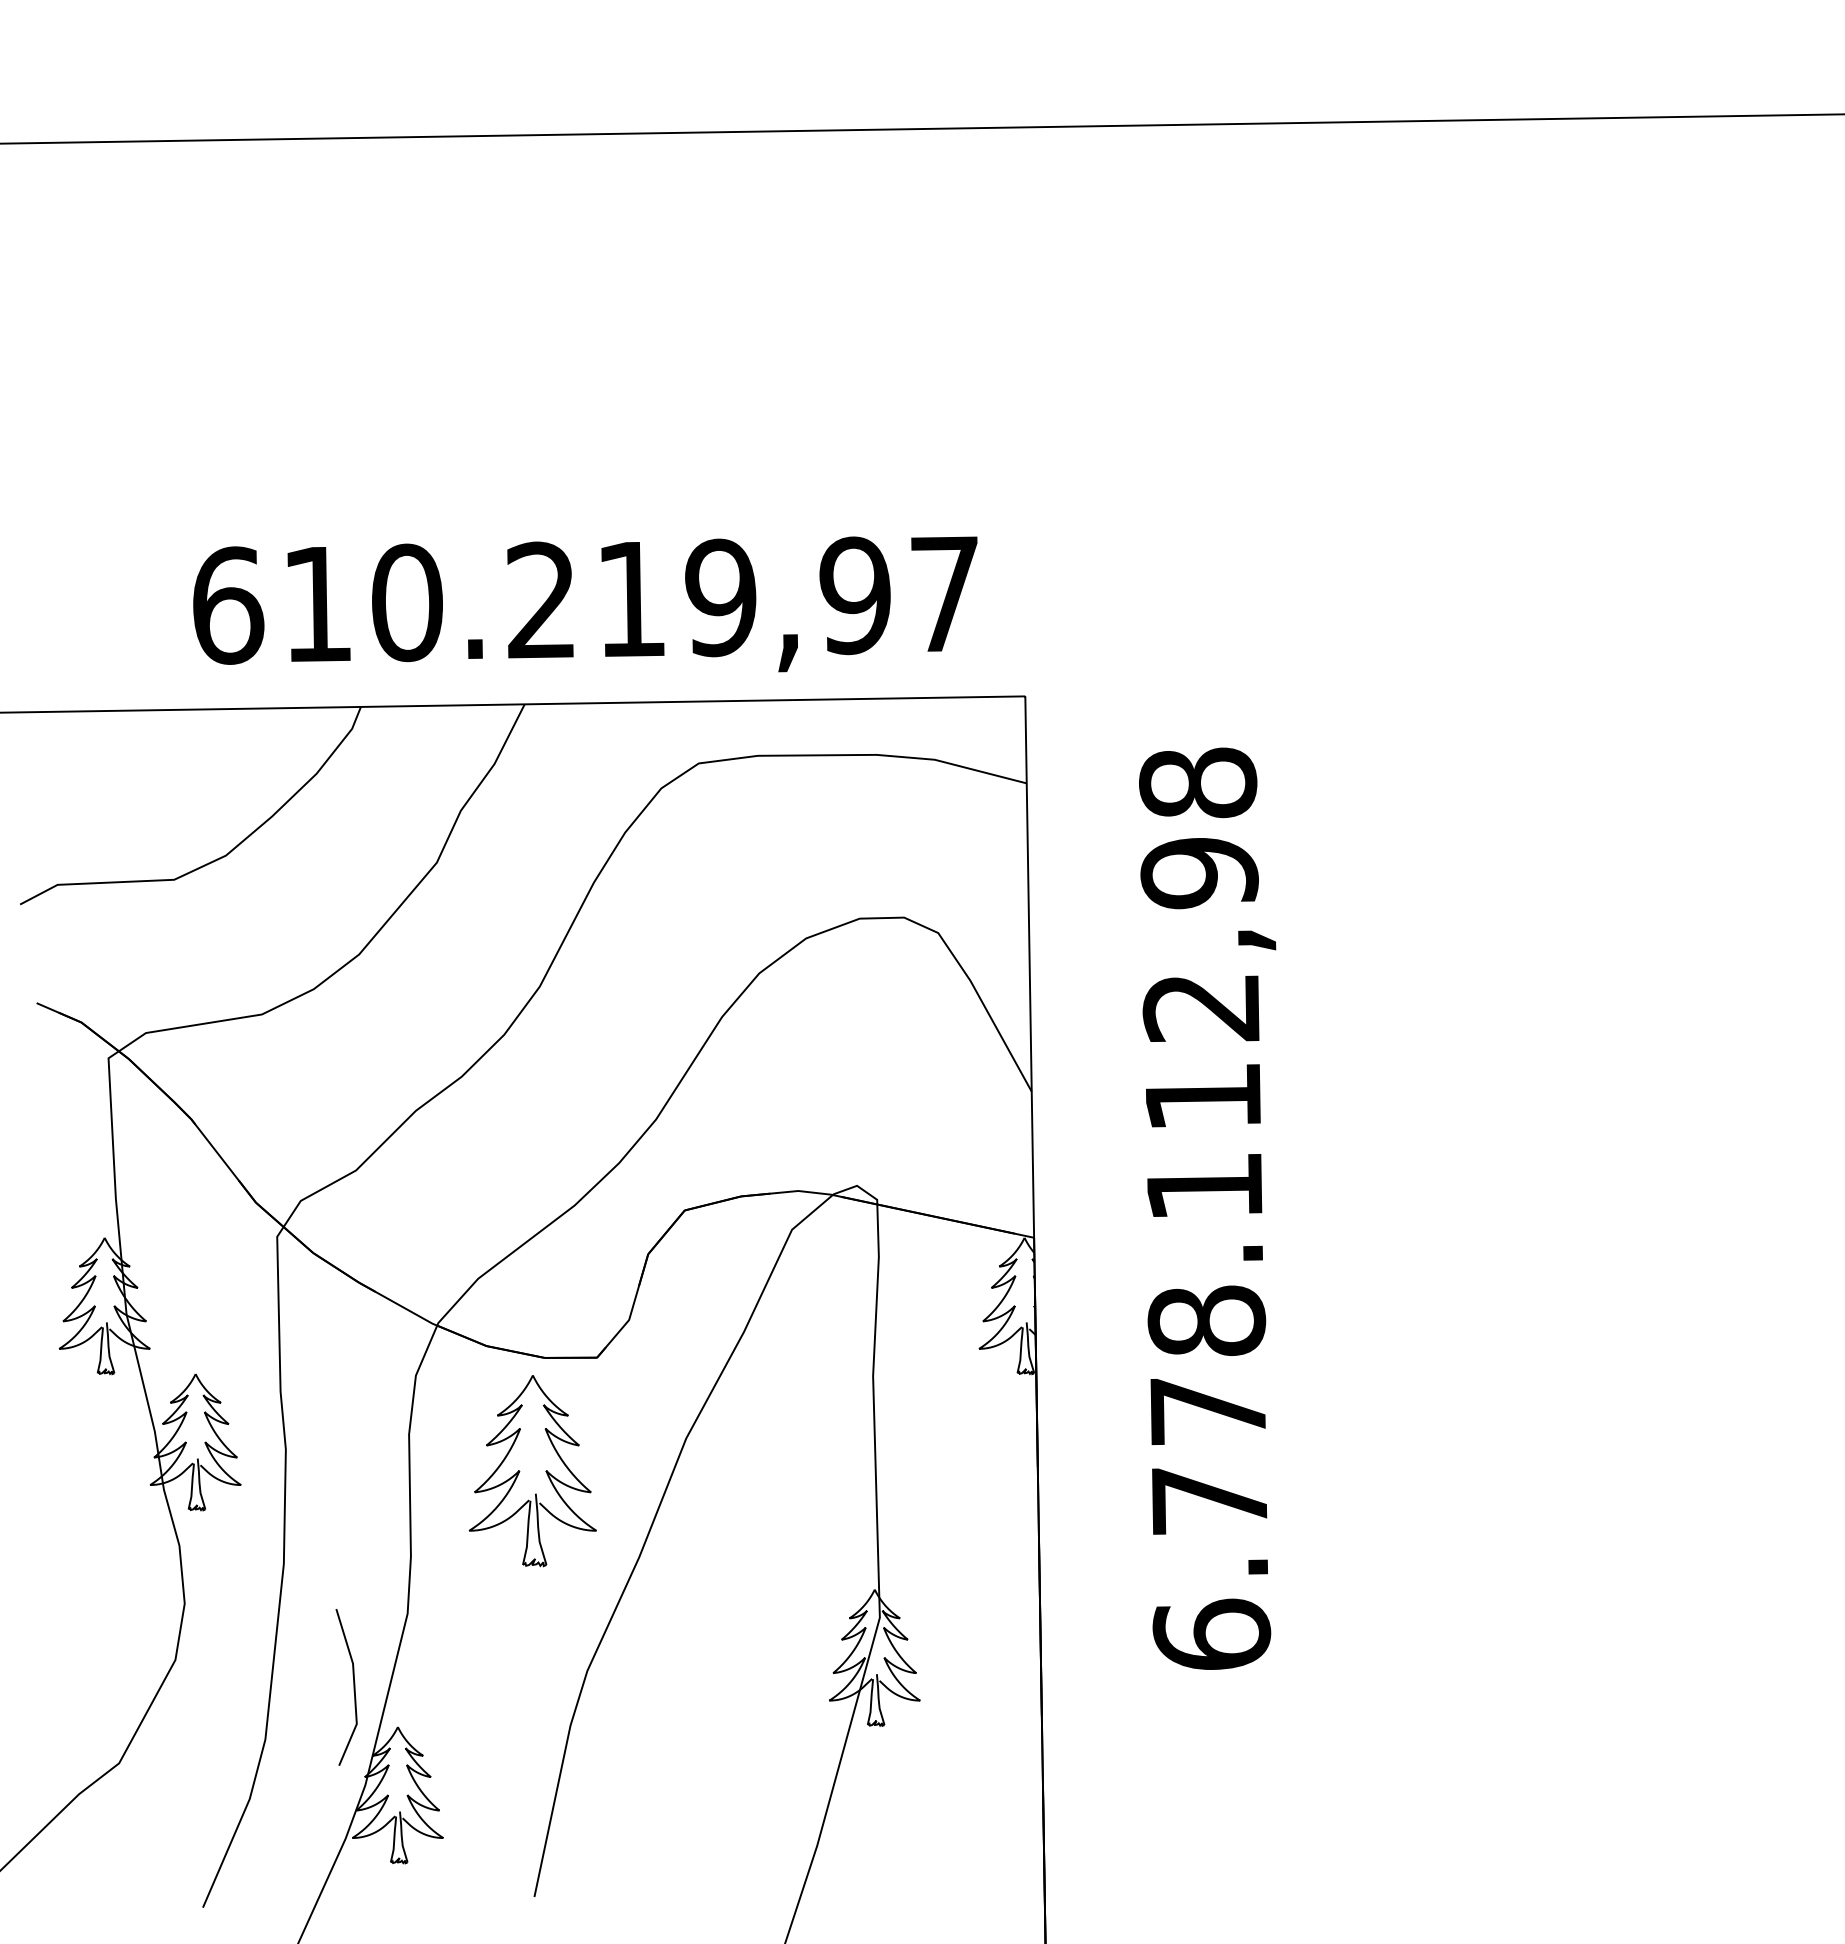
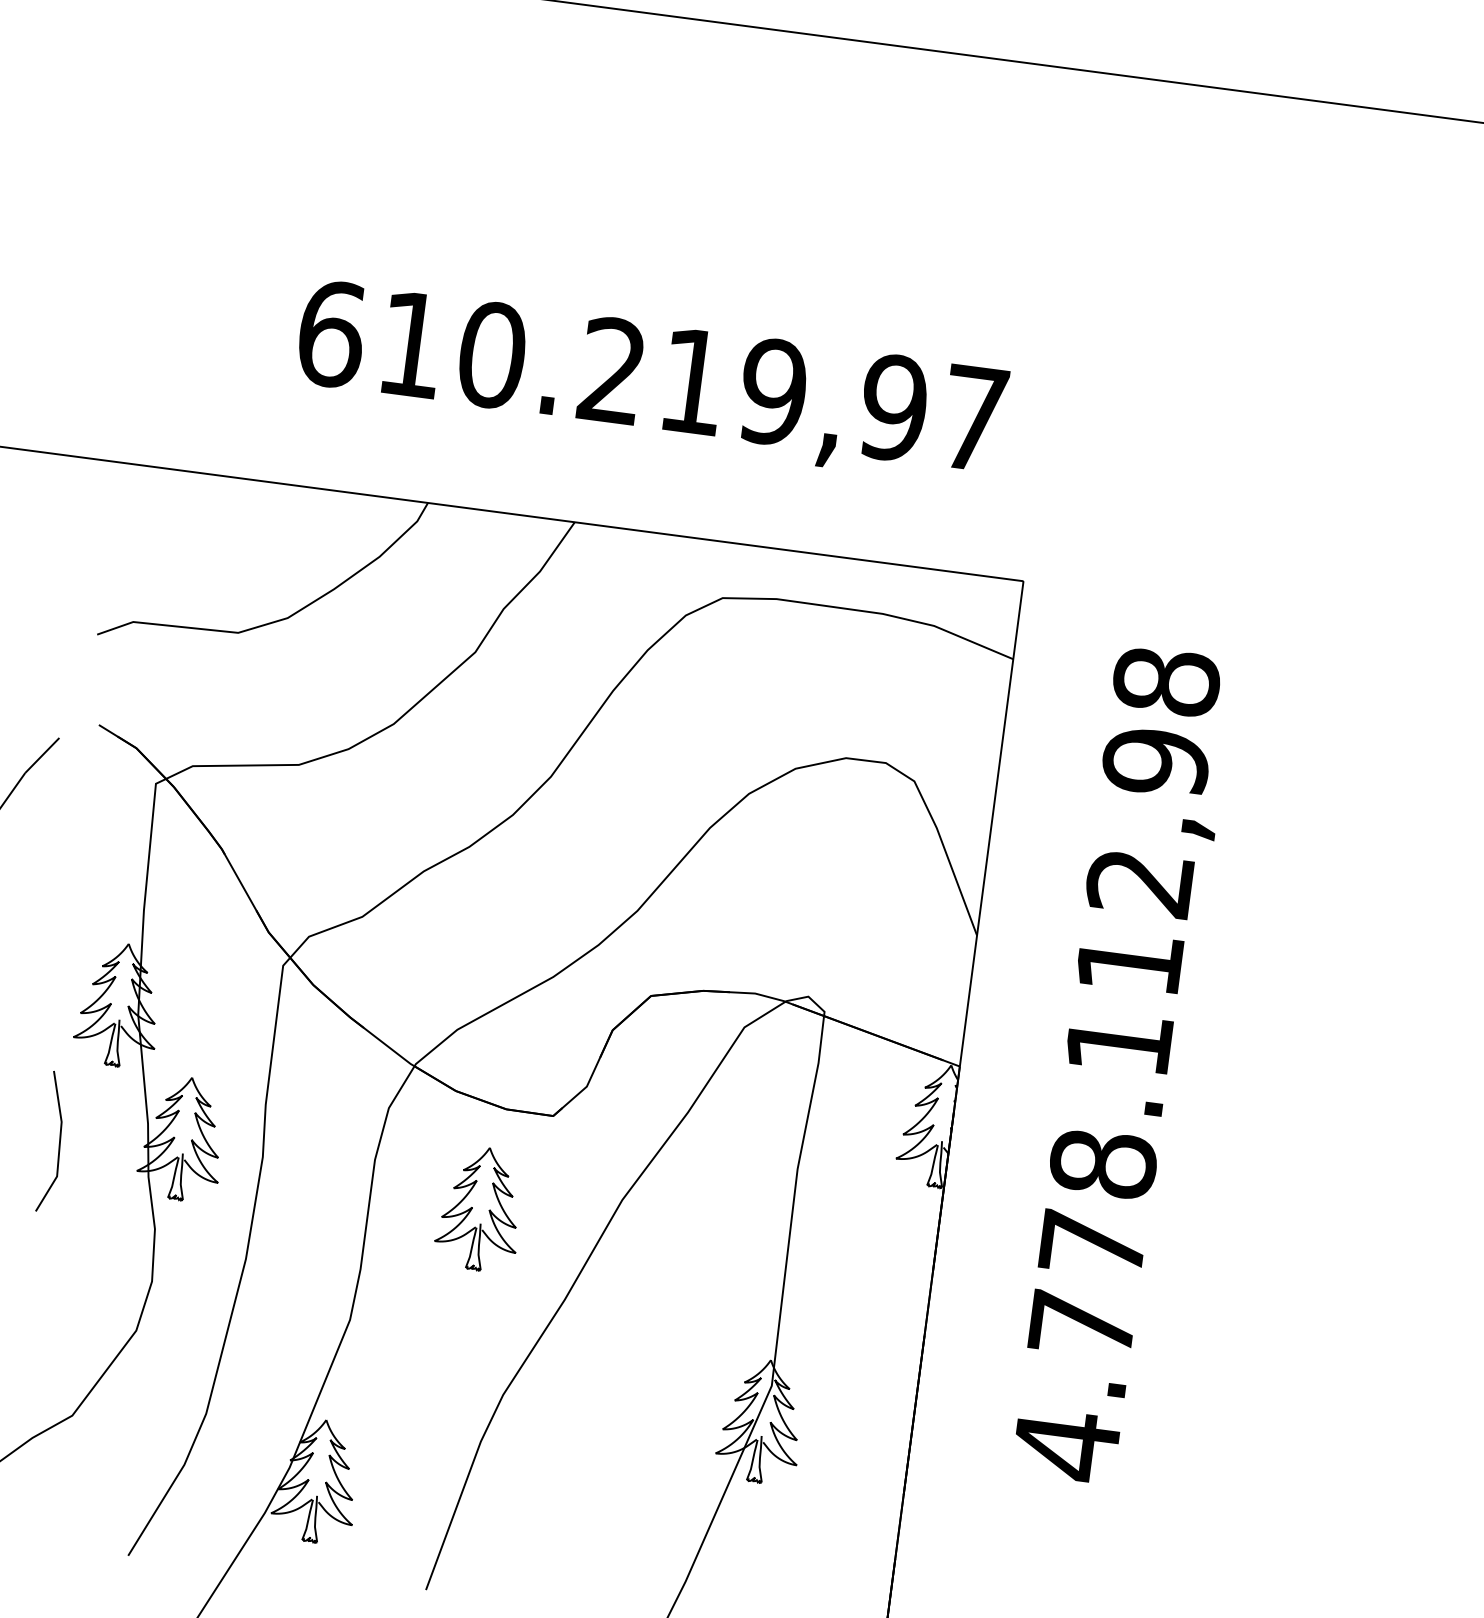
text: (585, 604) -> (651, 380), moved
part: (532, 1470) -> (480, 1208), size x0.71
text: (1211, 1634) -> (1066, 1444), 6.778.112,98 -> 4.778.112,98
line: (353, 1687) -> (58, 1143), moved

